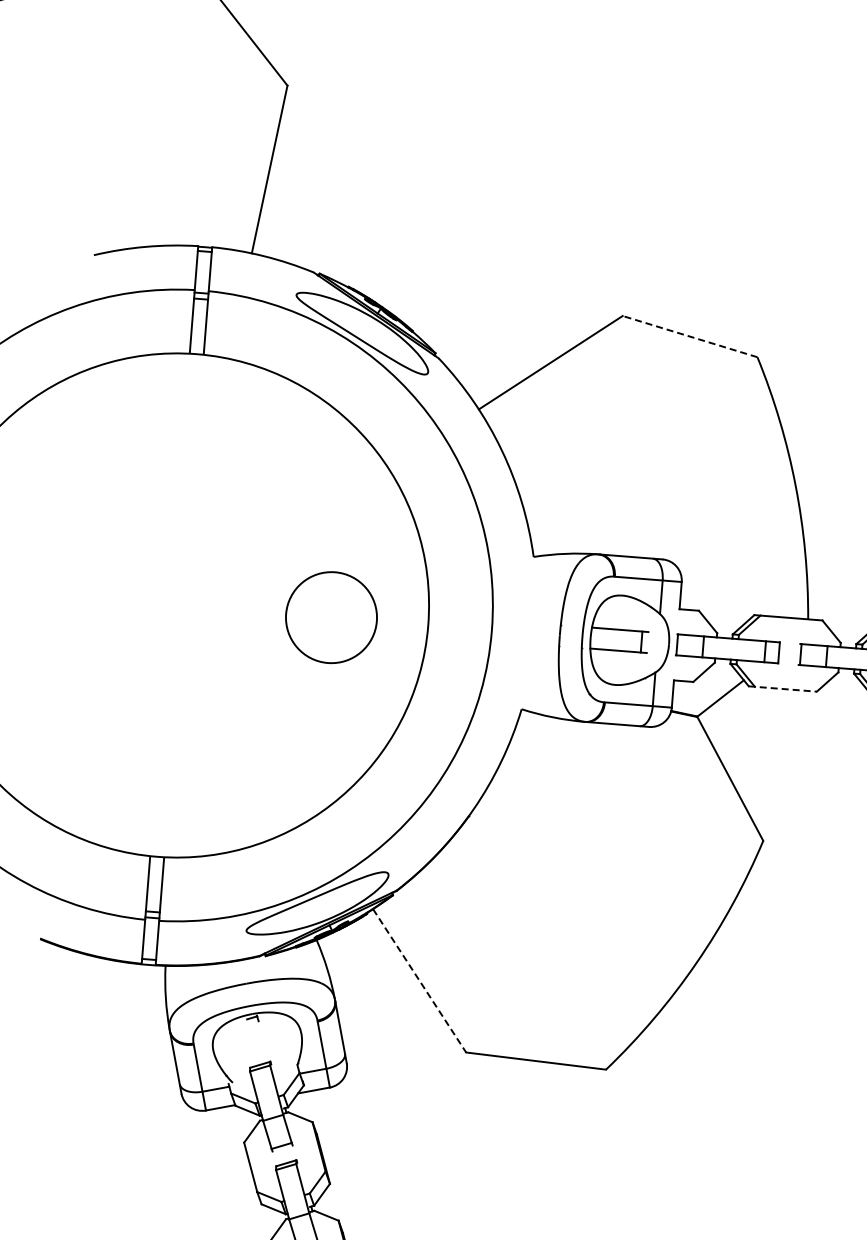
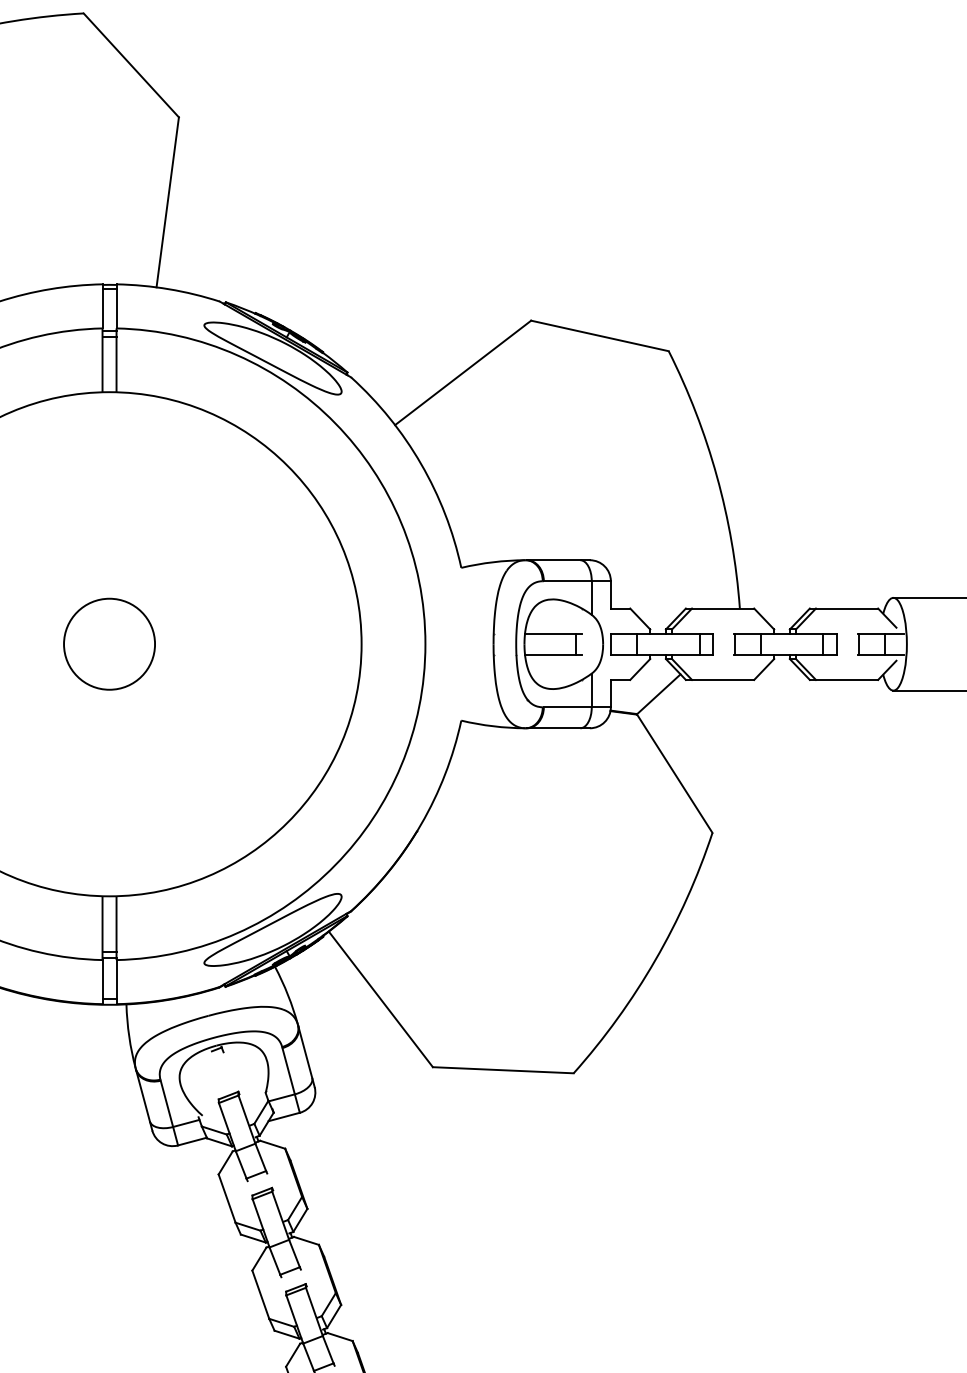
line: (689, 336) -> (599, 335), dashed -> solid
circle: (331, 616) -> (109, 643), moved
line: (783, 688) -> (720, 679), dashed -> solid
line: (420, 980) -> (381, 999), dashed -> solid

